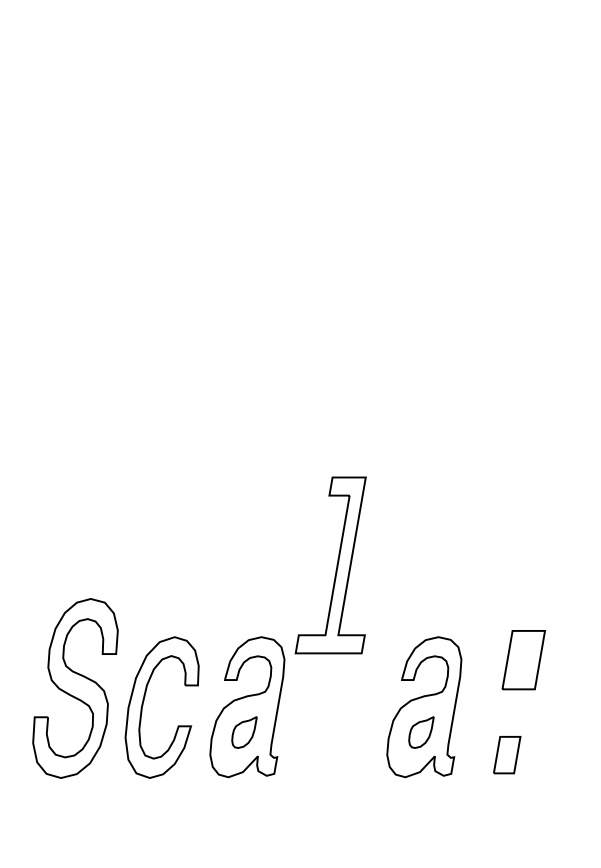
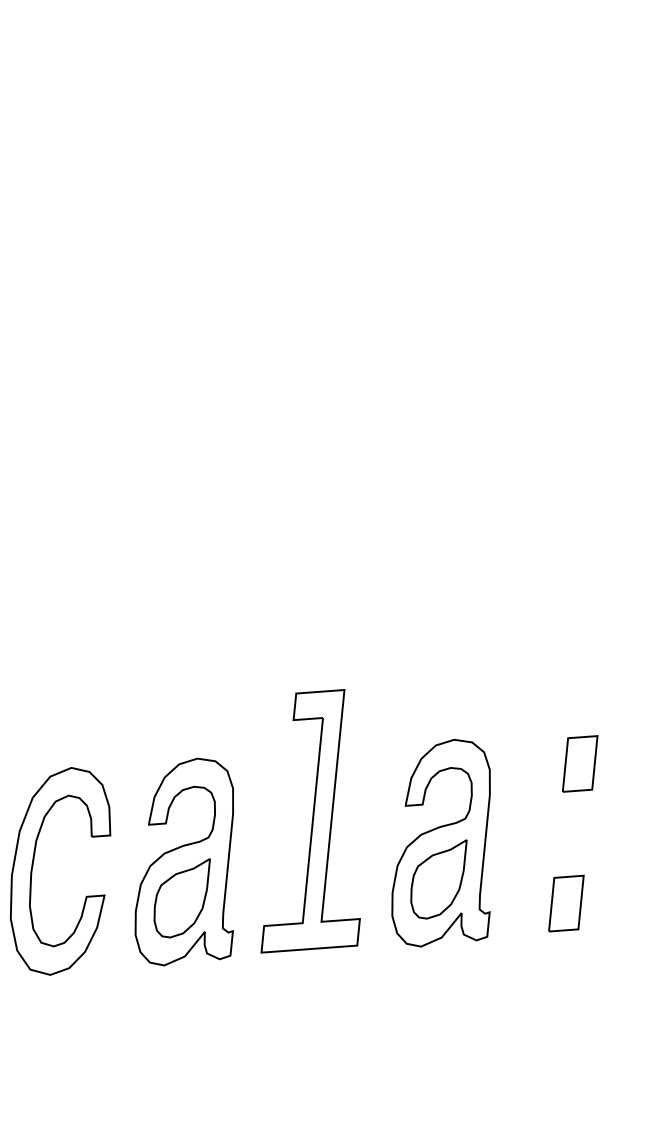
part: (330, 565) -> (302, 821), moved
part: (523, 659) -> (579, 763), size x0.62
part: (244, 732) -> (182, 898), size x1.67
part: (421, 732) -> (439, 879), size x1.67

